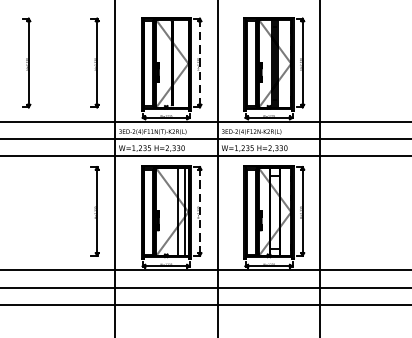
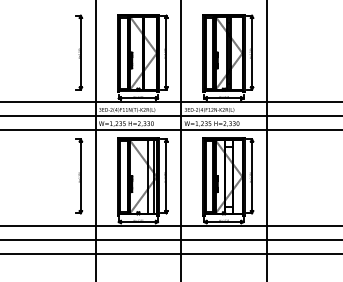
part: (27, 62) -> (22, 52), removed
line: (199, 62) -> (166, 52), dashed -> solid
line: (199, 211) -> (166, 176), dashed -> solid

